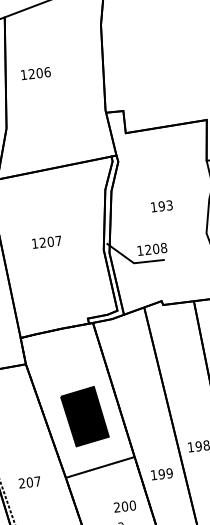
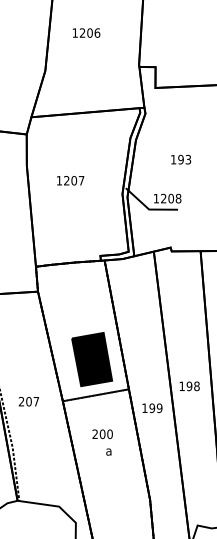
text: (35, 72) -> (86, 32), moved
part: (84, 416) -> (91, 359), moved
text: (124, 506) -> (102, 434), moved

